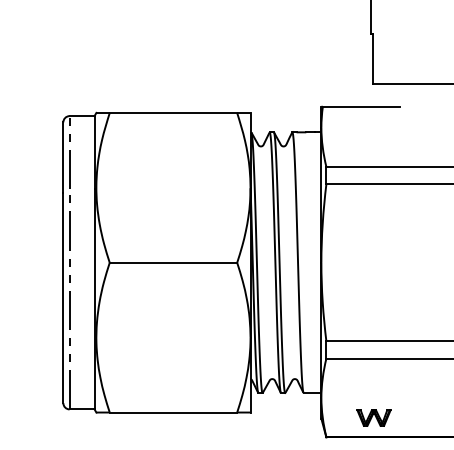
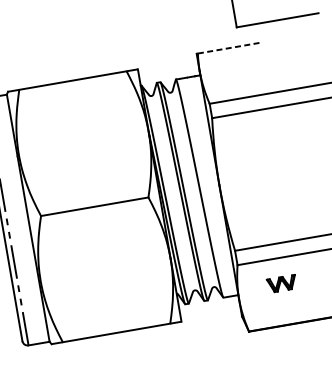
line: (361, 106) -> (230, 47), solid -> dashed
part: (373, 417) -> (281, 283), moved

